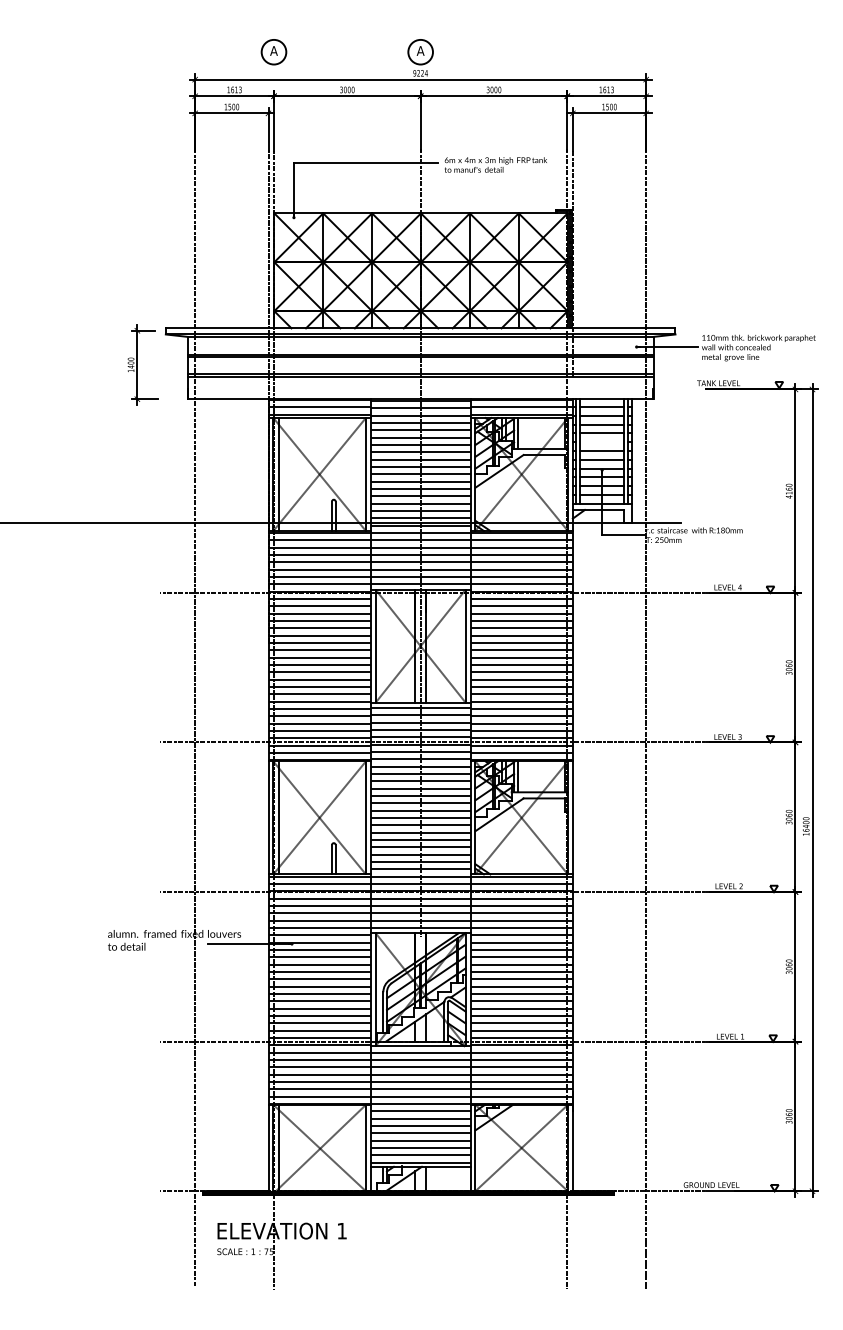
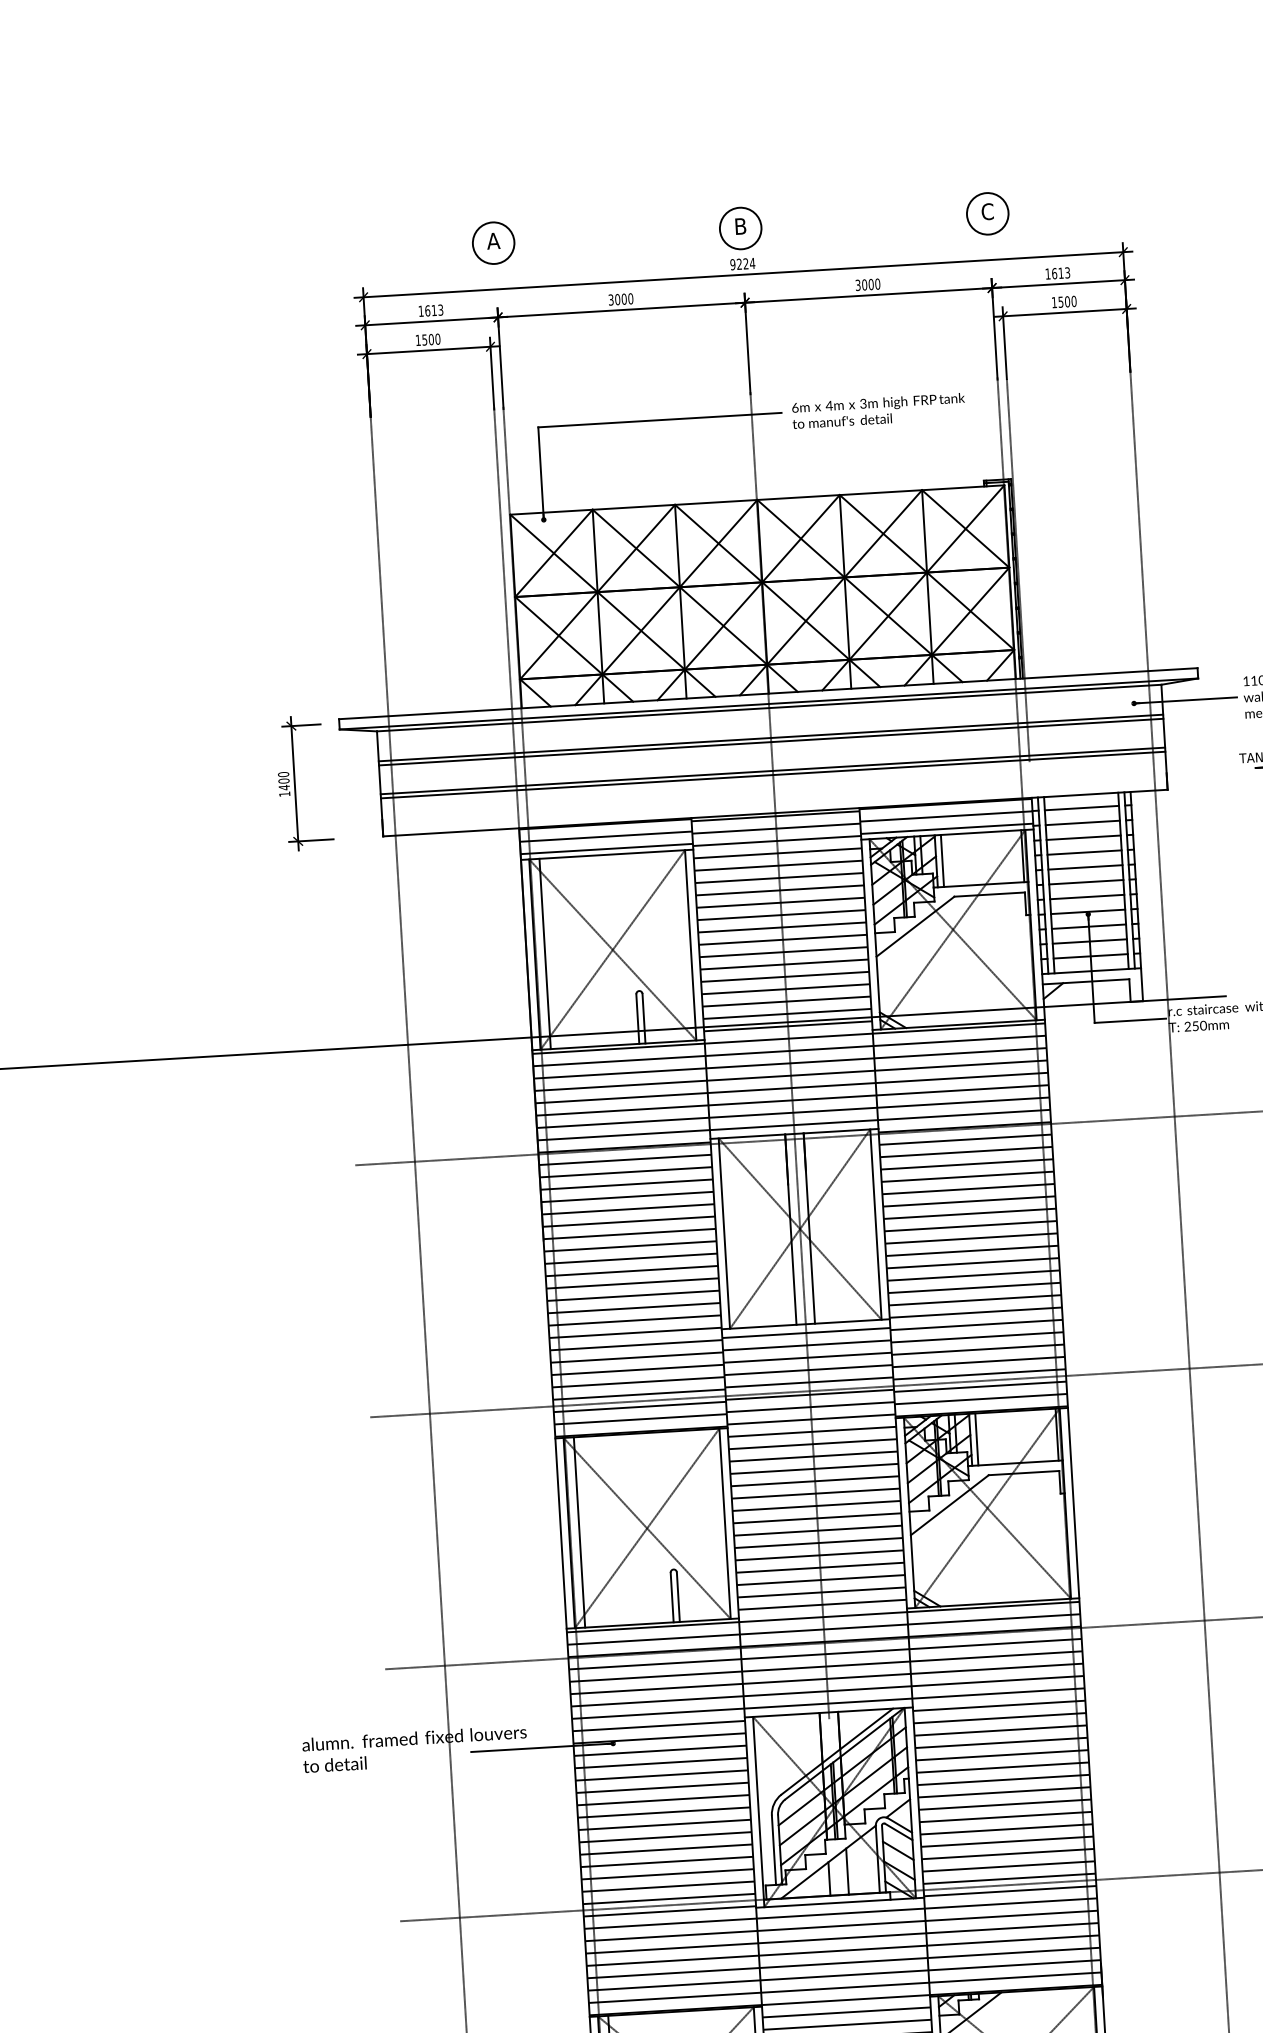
text: (420, 50) -> (740, 225), A -> B
part: (567, 52) -> (988, 214), added
line: (602, 442) -> (1086, 867), added

